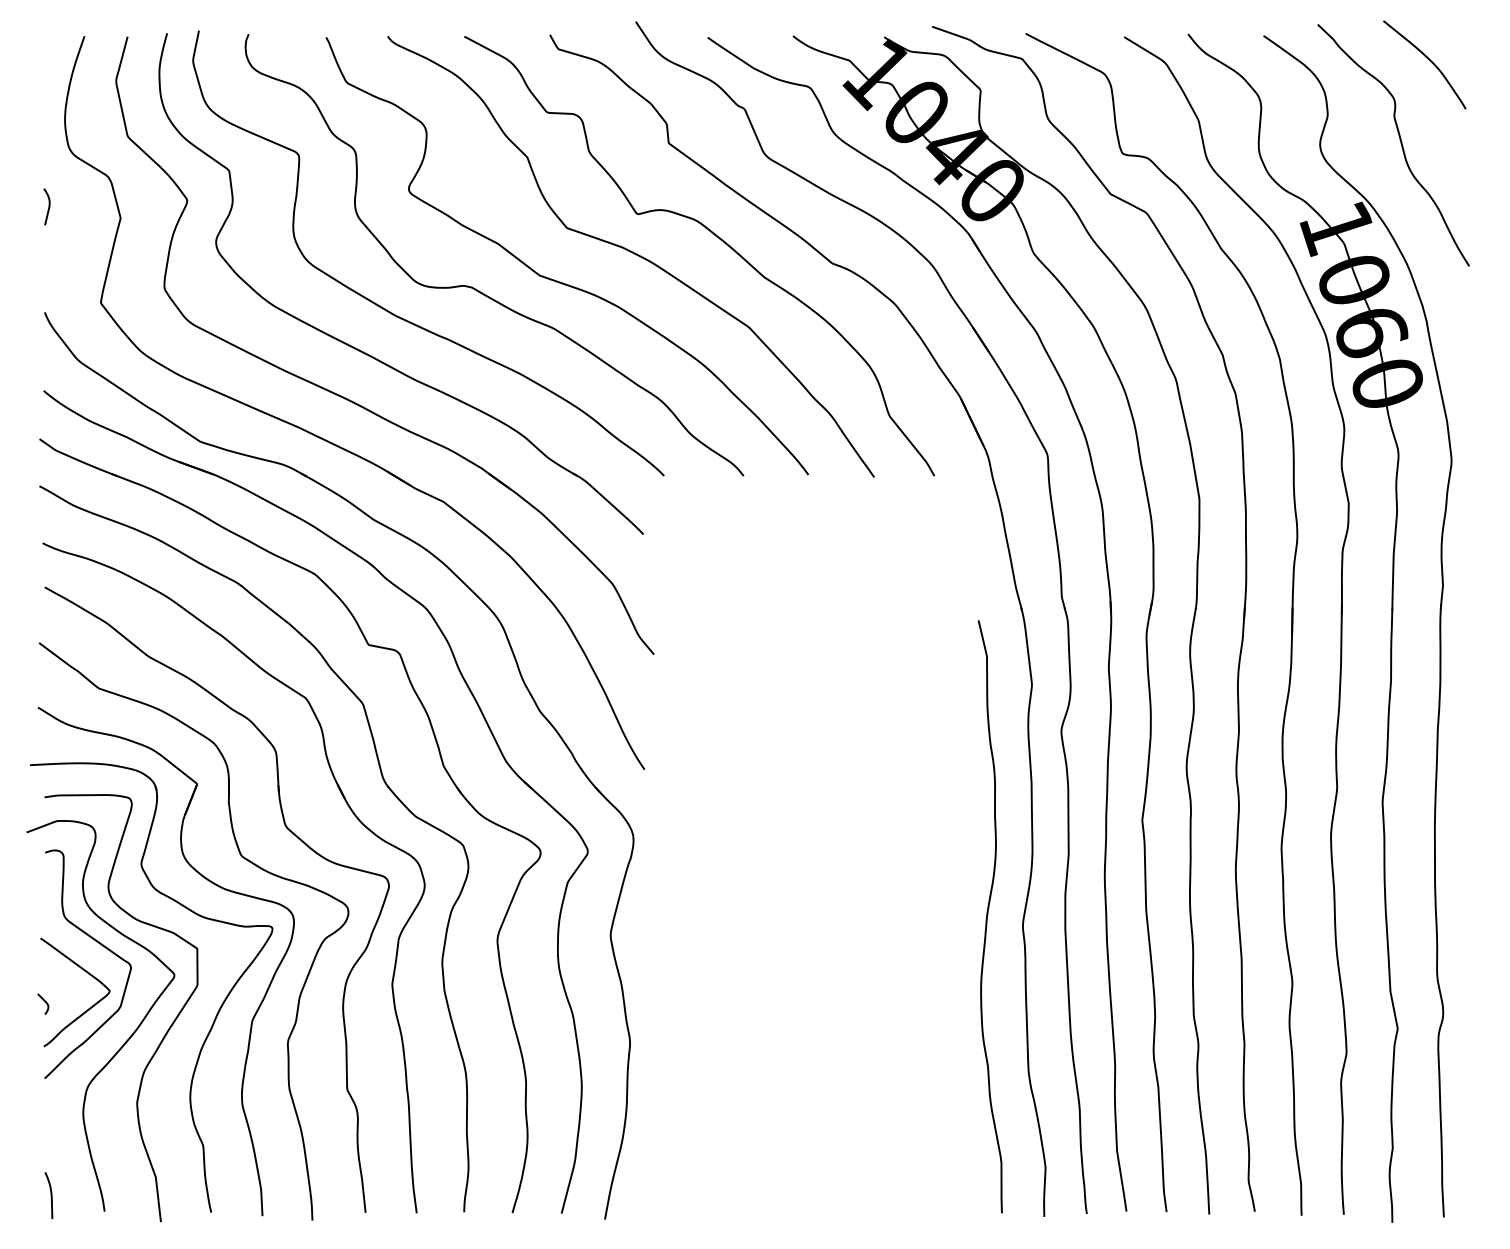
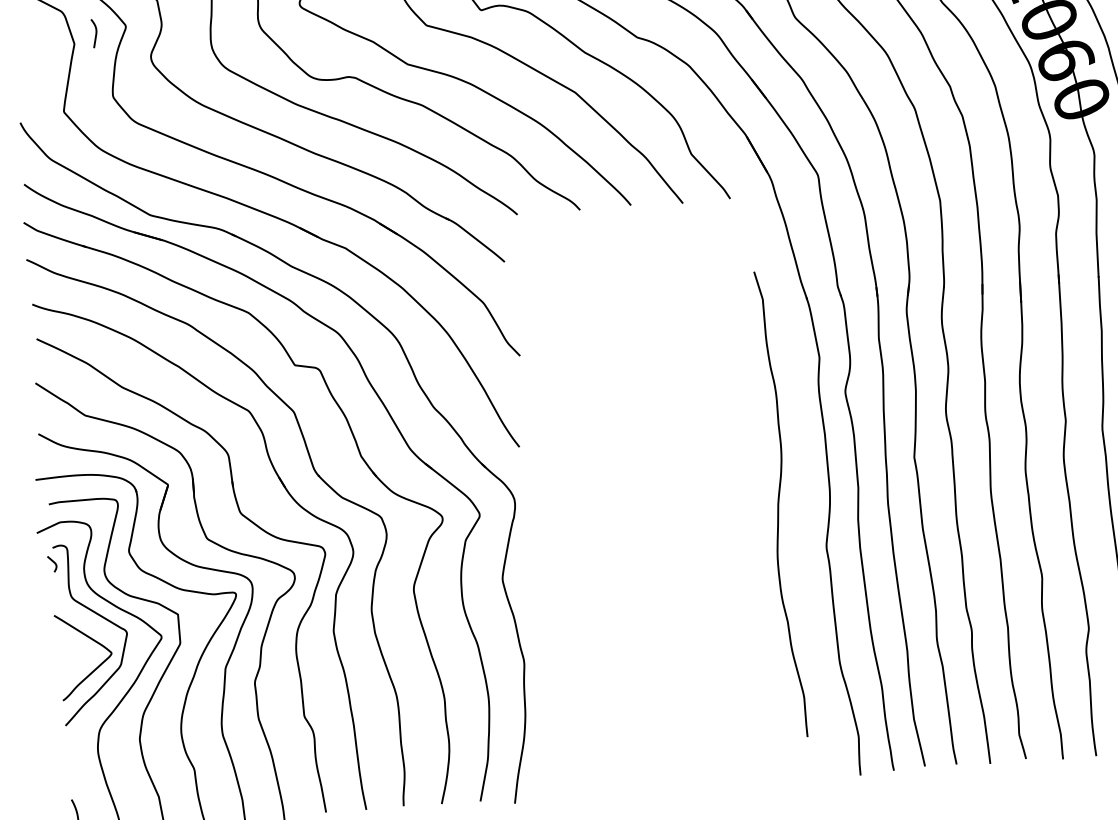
curve: (48, 206) -> (95, 33), moved
curve: (988, 915) -> (779, 503), moved
curve: (44, 1002) -> (53, 562), moved

